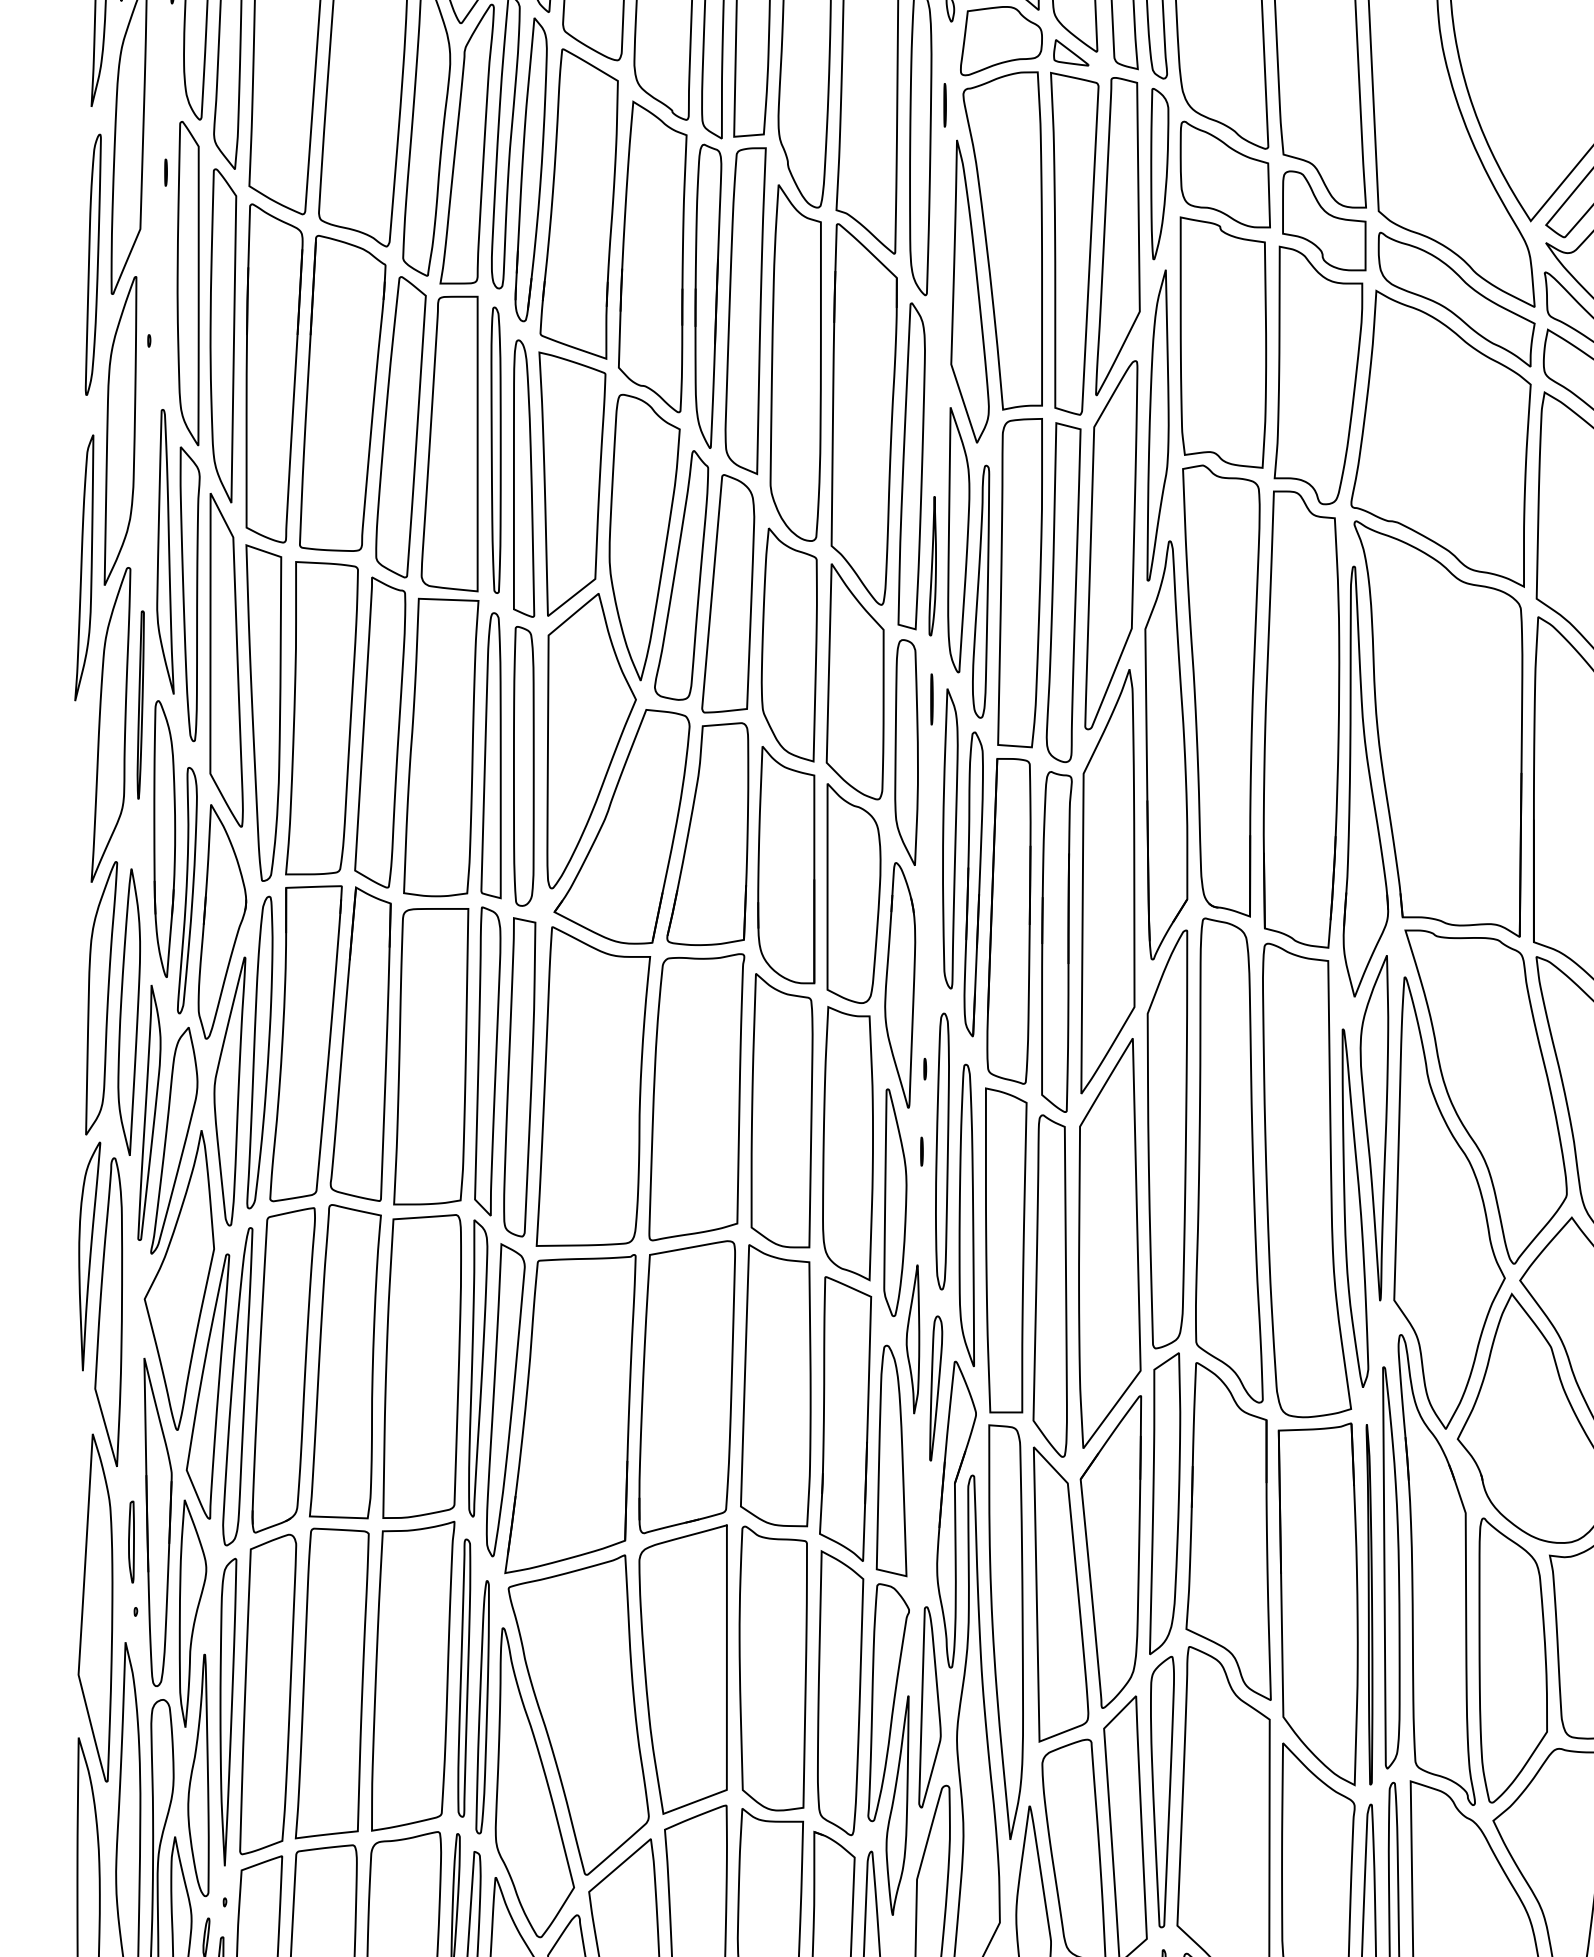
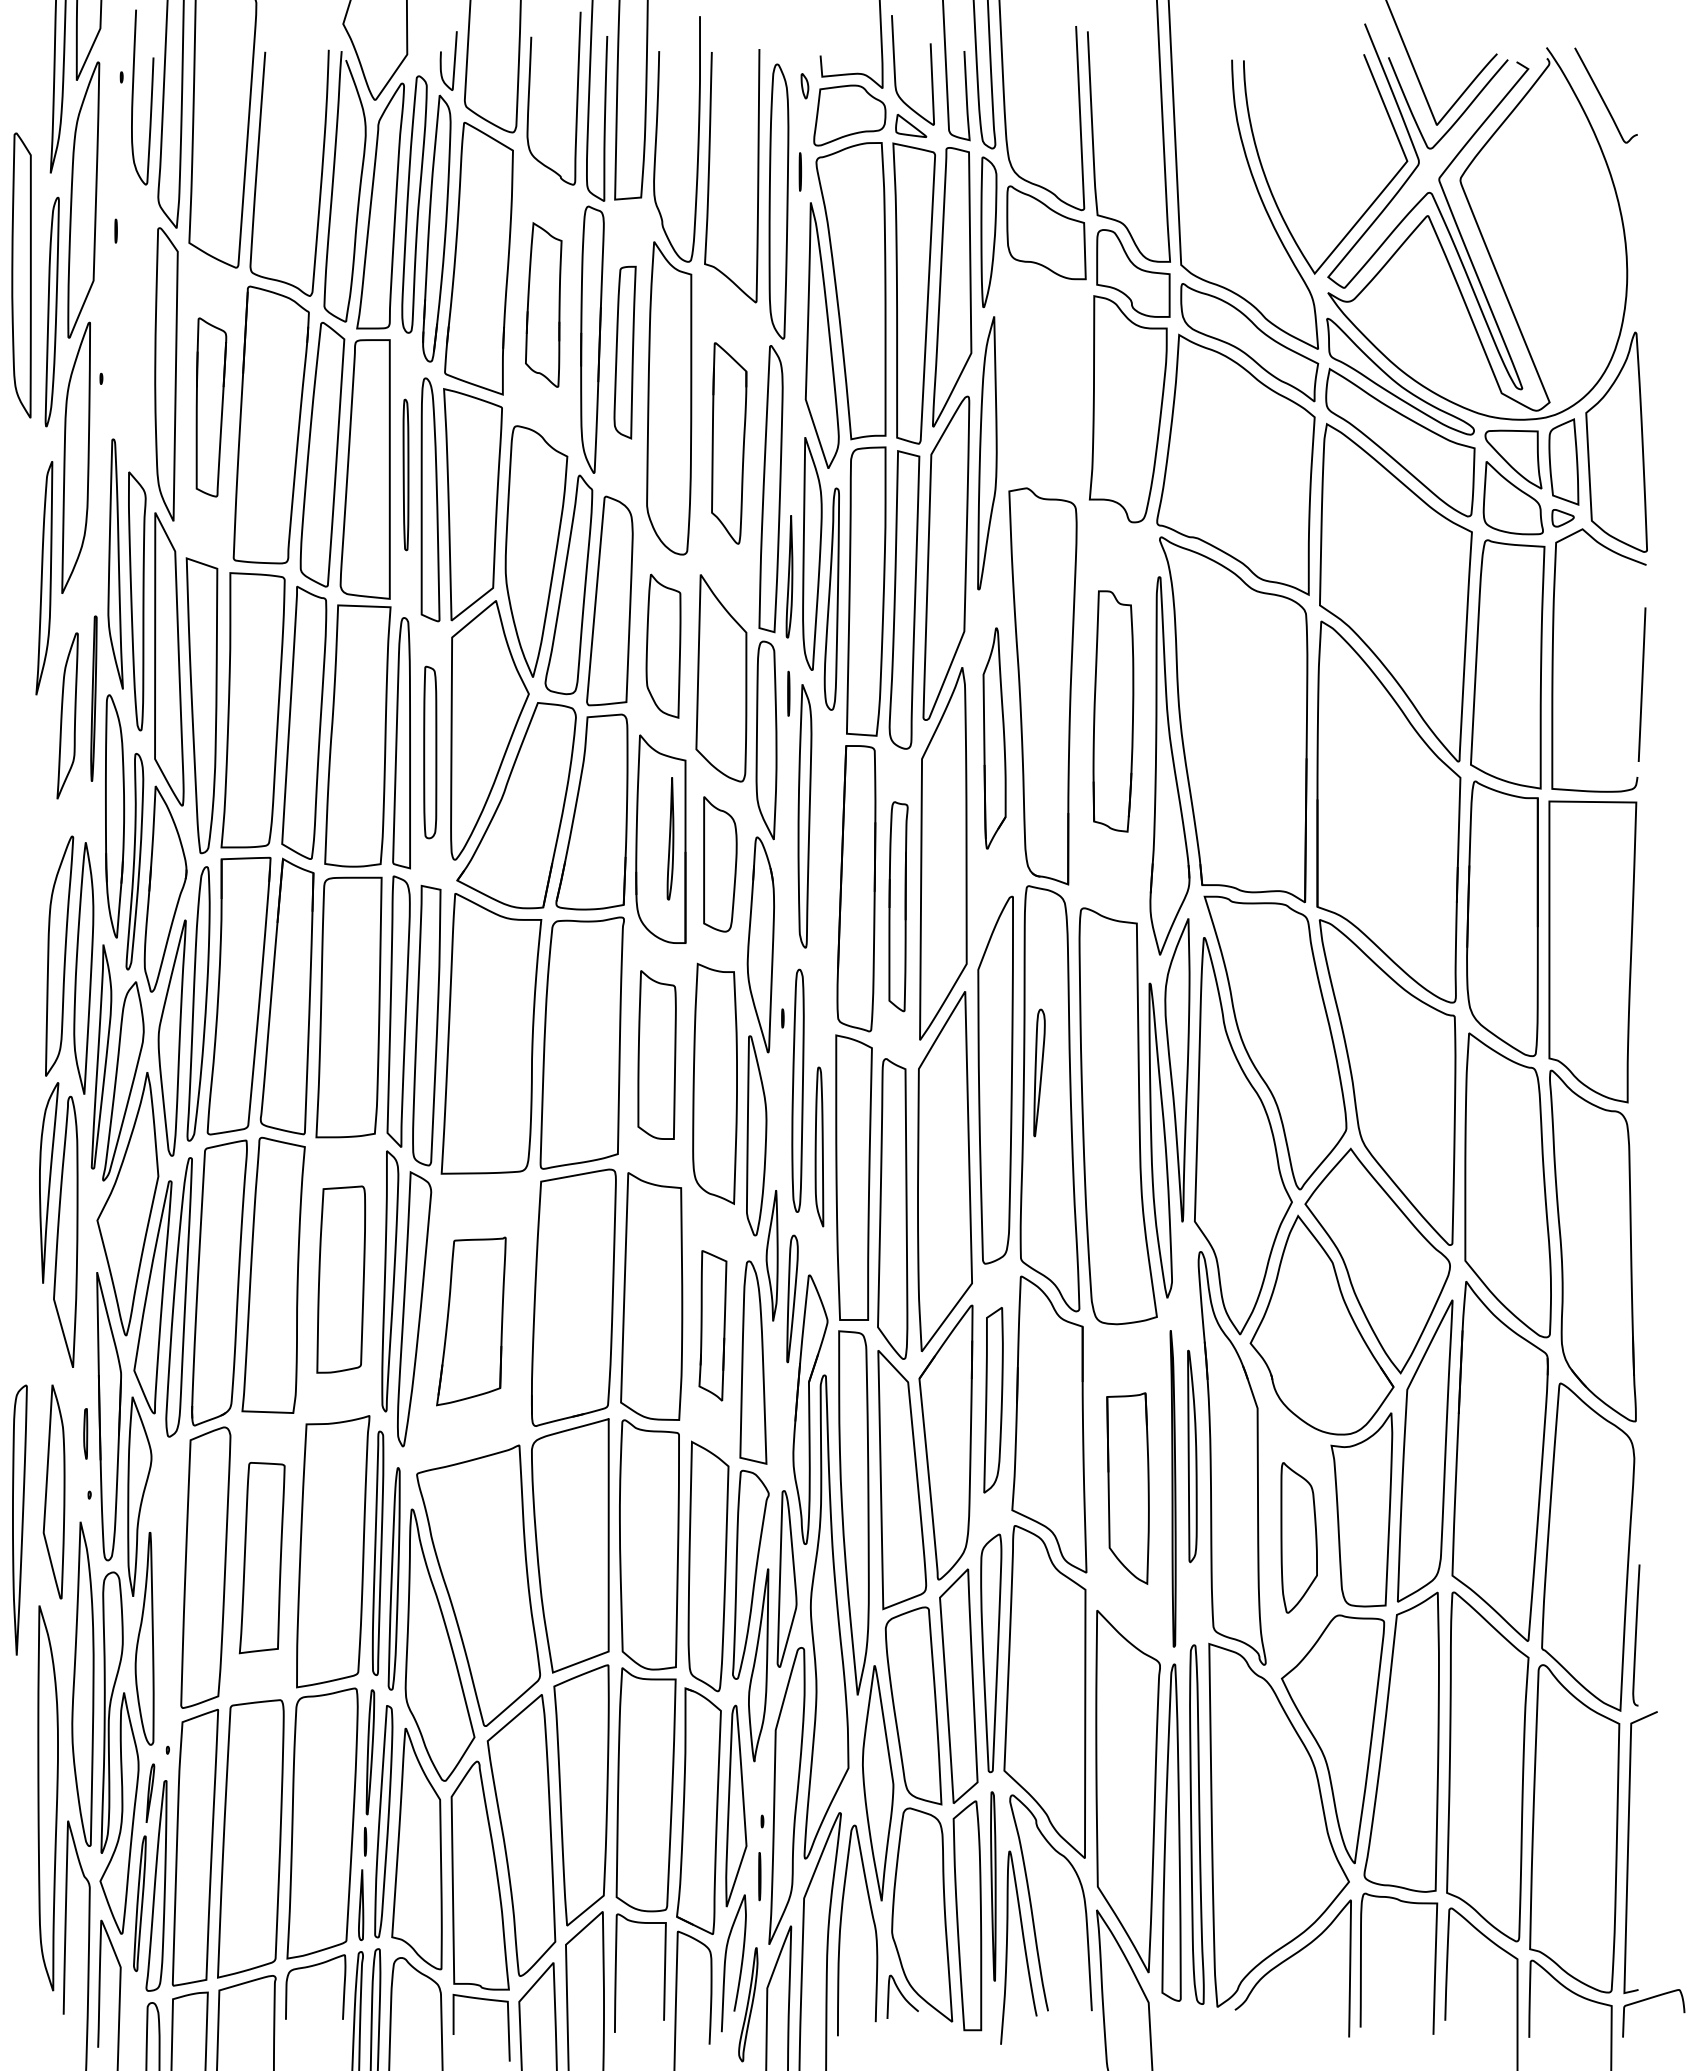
part: (652, 256) -> (543, 304), size x0.6
part: (188, 283) -> (21, 275), moved
part: (744, 310) -> (624, 352), size x0.6
part: (1223, 342) -> (1044, 380), removed
part: (274, 373) -> (211, 407), size x0.6
part: (863, 414) -> (728, 443), size x0.6
part: (495, 449) -> (405, 474), size x0.6
part: (789, 645) -> (663, 646), size x0.7
part: (1301, 719) -> (1113, 711), size x0.6
part: (110, 724) -> (67, 715), size x0.6
part: (1166, 750) -> (994, 738), size x0.6
part: (522, 766) -> (429, 752), size x0.7
part: (797, 864) -> (670, 838), added
part: (973, 883) -> (825, 855), removed
part: (854, 893) -> (720, 864), size x0.7
part: (1056, 941) -> (898, 906), size x0.7
part: (781, 1110) -> (656, 1054), size x0.7
part: (1217, 1130) -> (1039, 1072), added
line: (921, 1151) -> (779, 1090), removed
part: (966, 1214) -> (819, 1146), size x0.6
part: (422, 1366) -> (341, 1279), size x0.7
part: (570, 1414) -> (471, 1321), size x0.6
part: (845, 1418) -> (712, 1325), size x0.6
part: (1165, 1504) -> (993, 1400), size x0.7
part: (131, 1541) -> (85, 1433), size x0.7
part: (1391, 1567) -> (1192, 1456), size x0.6
part: (1317, 1604) -> (1127, 1488), size x0.6
part: (94, 1607) -> (53, 1491), size x0.7
part: (1512, 1660) -> (1298, 1537), size x0.6
part: (332, 1682) -> (262, 1557), size x0.7
part: (227, 1711) -> (19, 1519), moved

